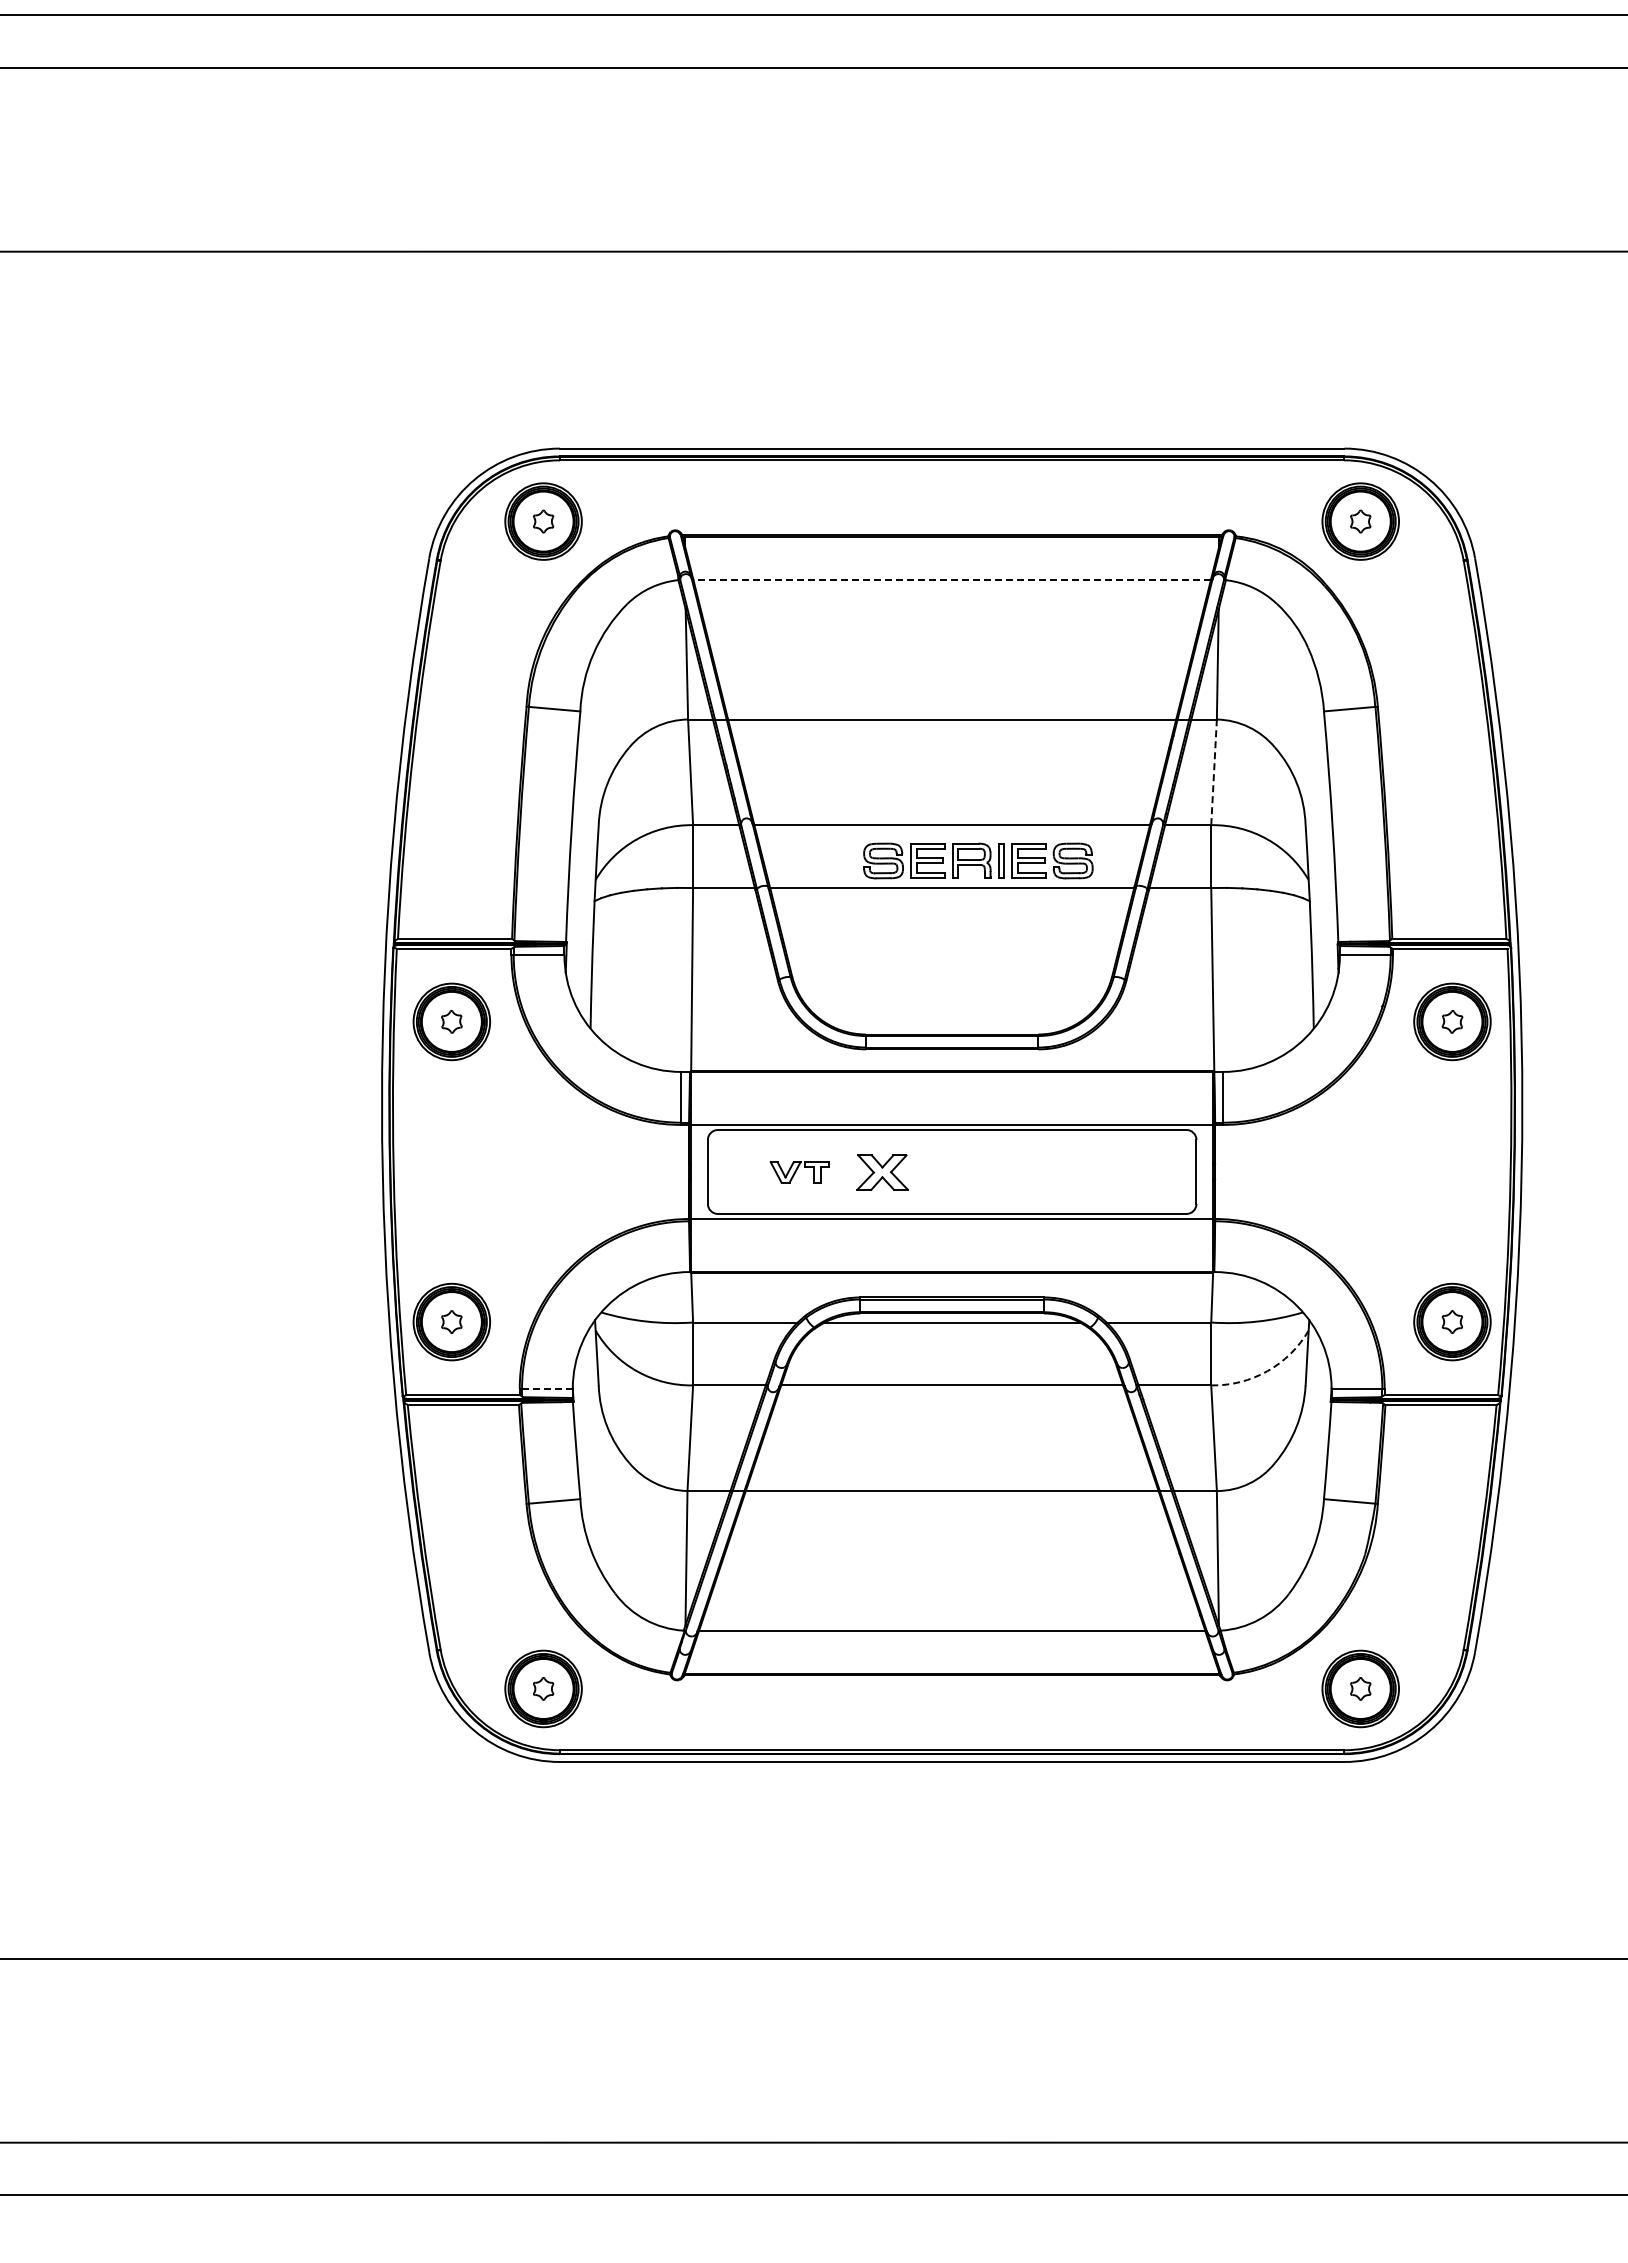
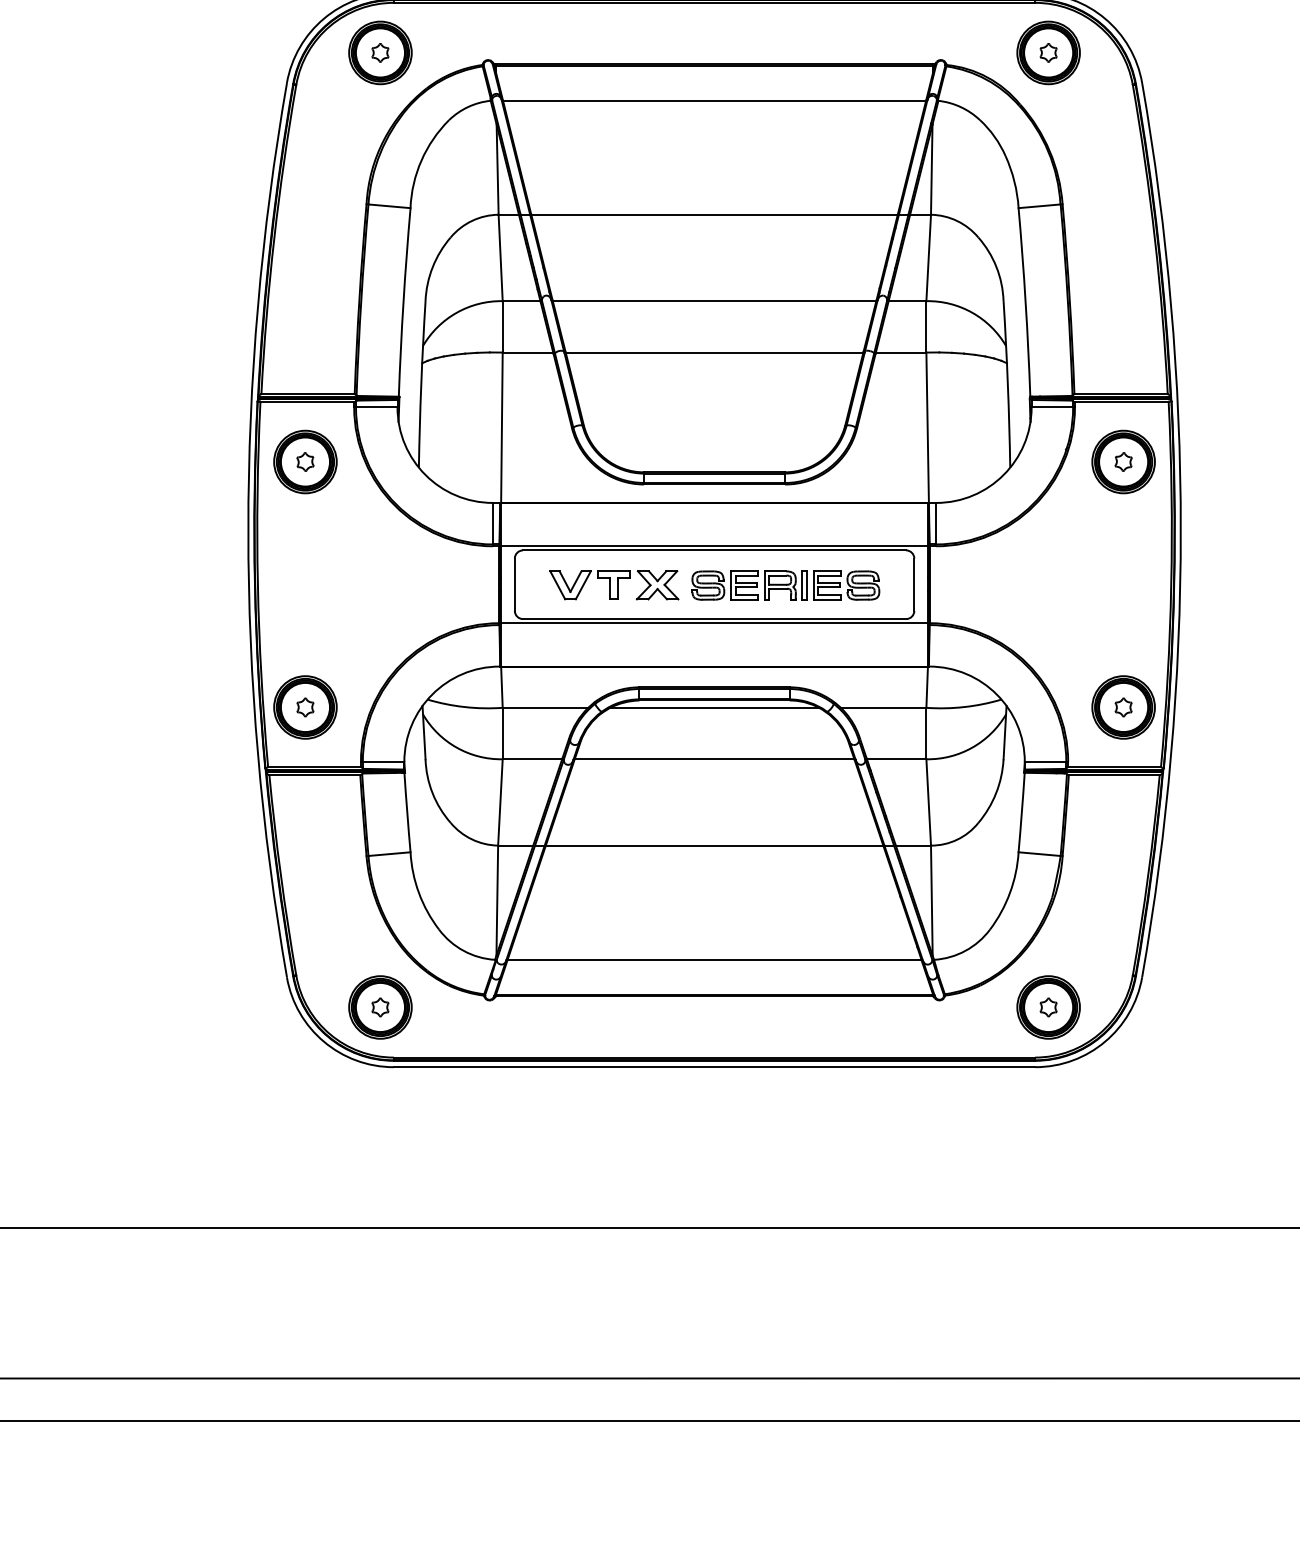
line: (952, 579) -> (714, 100), dashed -> solid
line: (1214, 772) -> (929, 258), dashed -> solid
part: (978, 860) -> (785, 585), moved
part: (799, 1172) -> (589, 585), size x1.67
arc: (1267, 1371) -> (972, 747), dashed -> solid
line: (546, 1388) -> (382, 761), dashed -> solid

